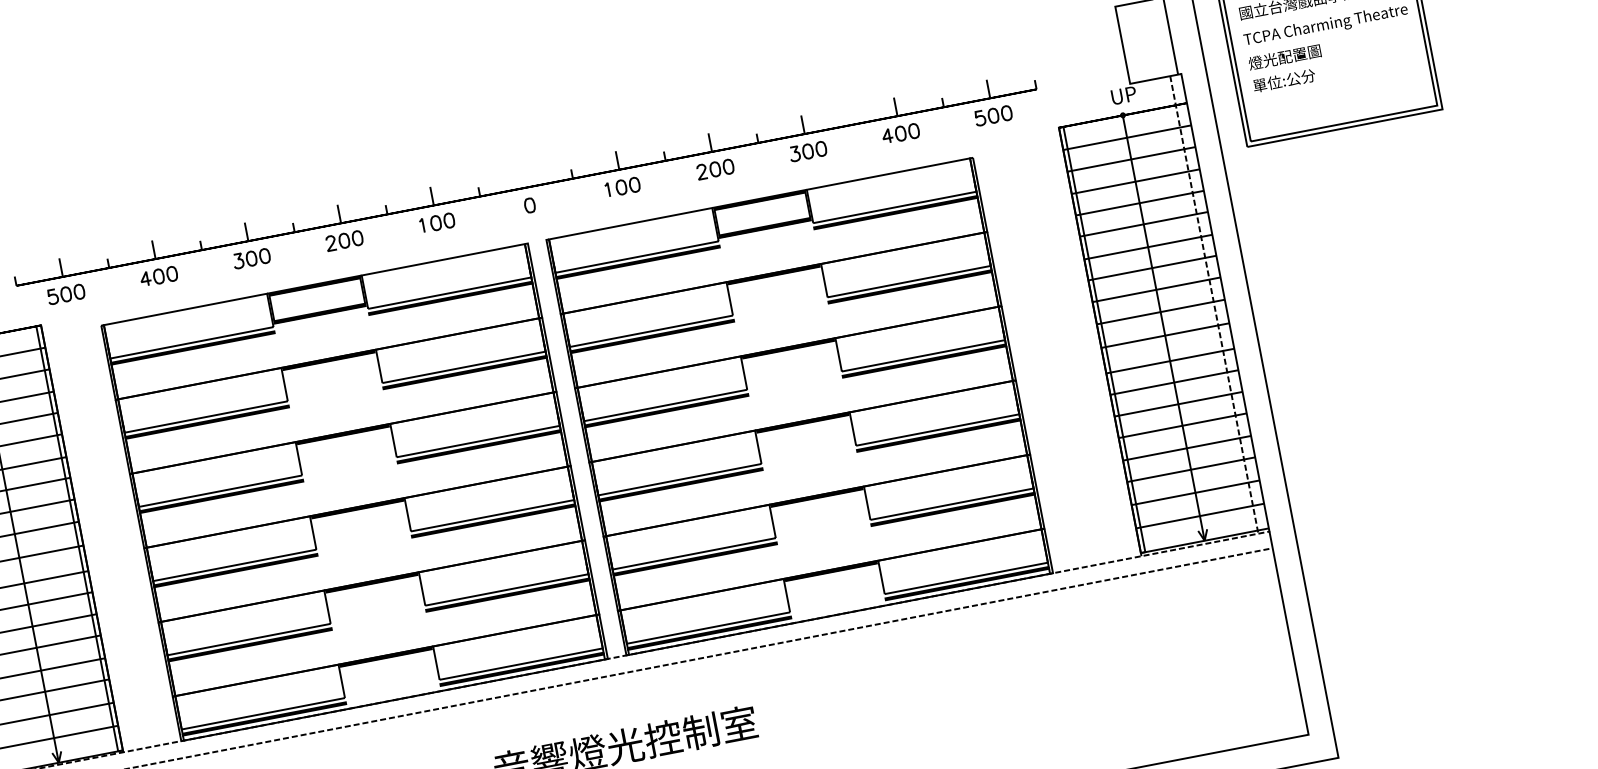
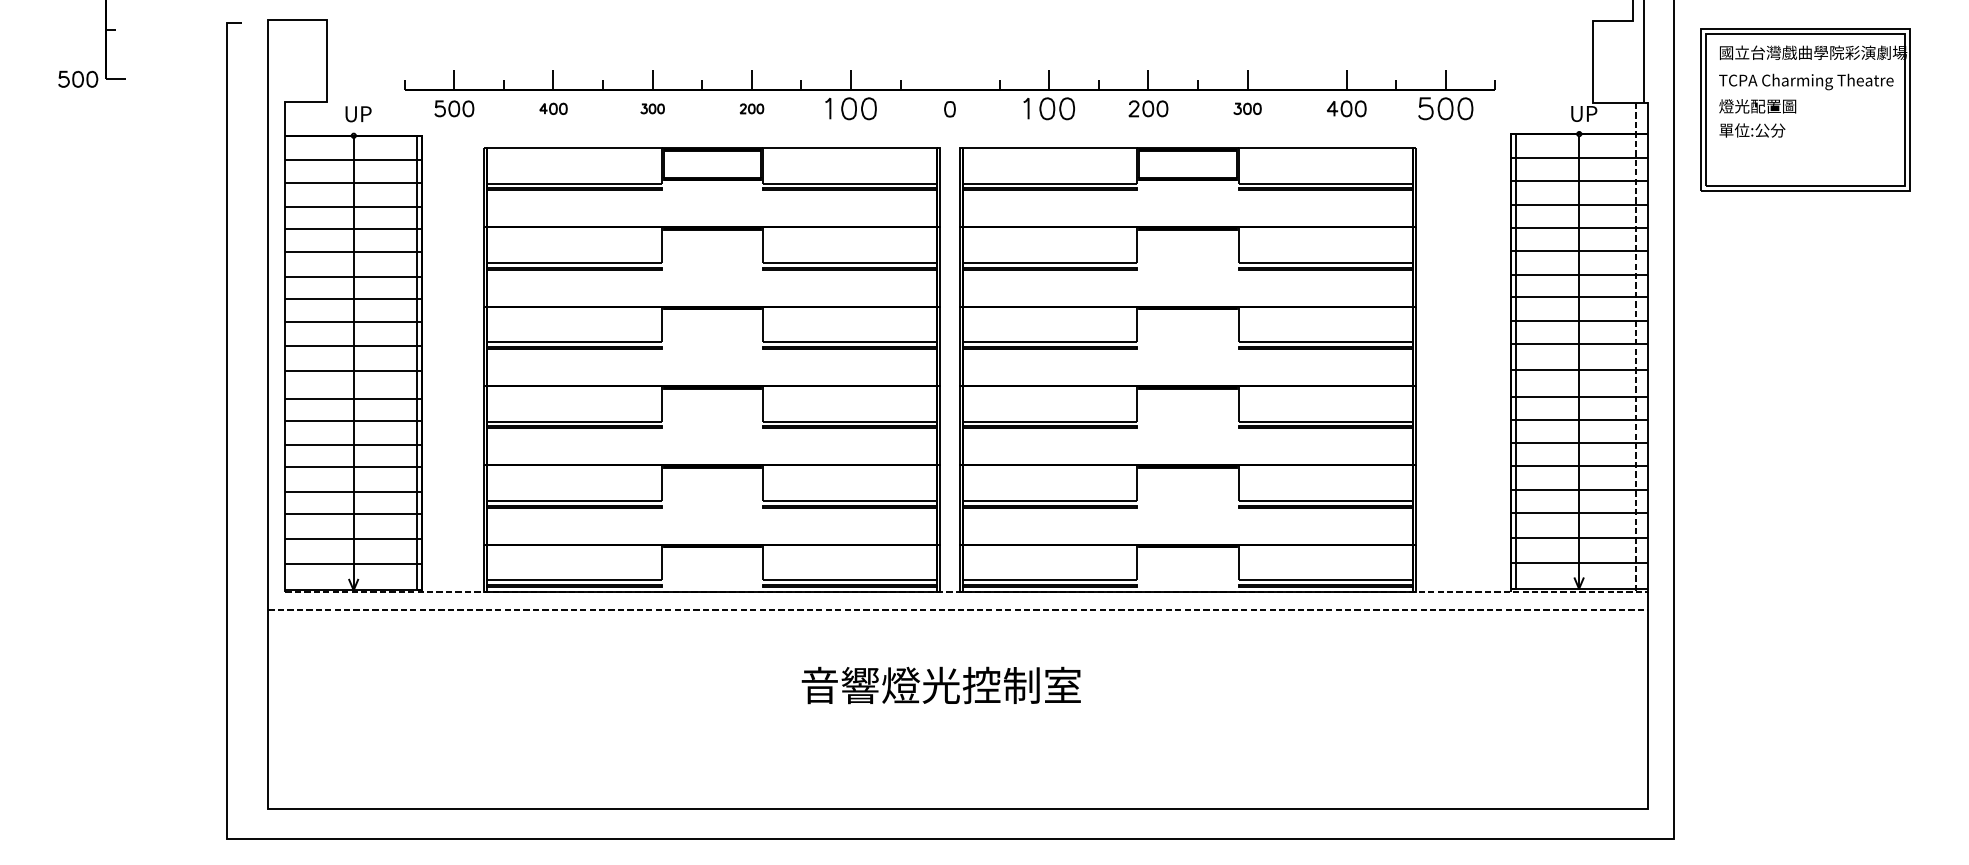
part: (993, 115) -> (1445, 108), size x1.4
part: (808, 151) -> (1247, 108), size x0.7
part: (622, 186) -> (1049, 108), size x1.4
part: (436, 222) -> (850, 108), size x1.4
part: (344, 240) -> (751, 108), size x0.6
part: (251, 258) -> (652, 108), size x0.6
part: (158, 276) -> (553, 108), size x0.7

